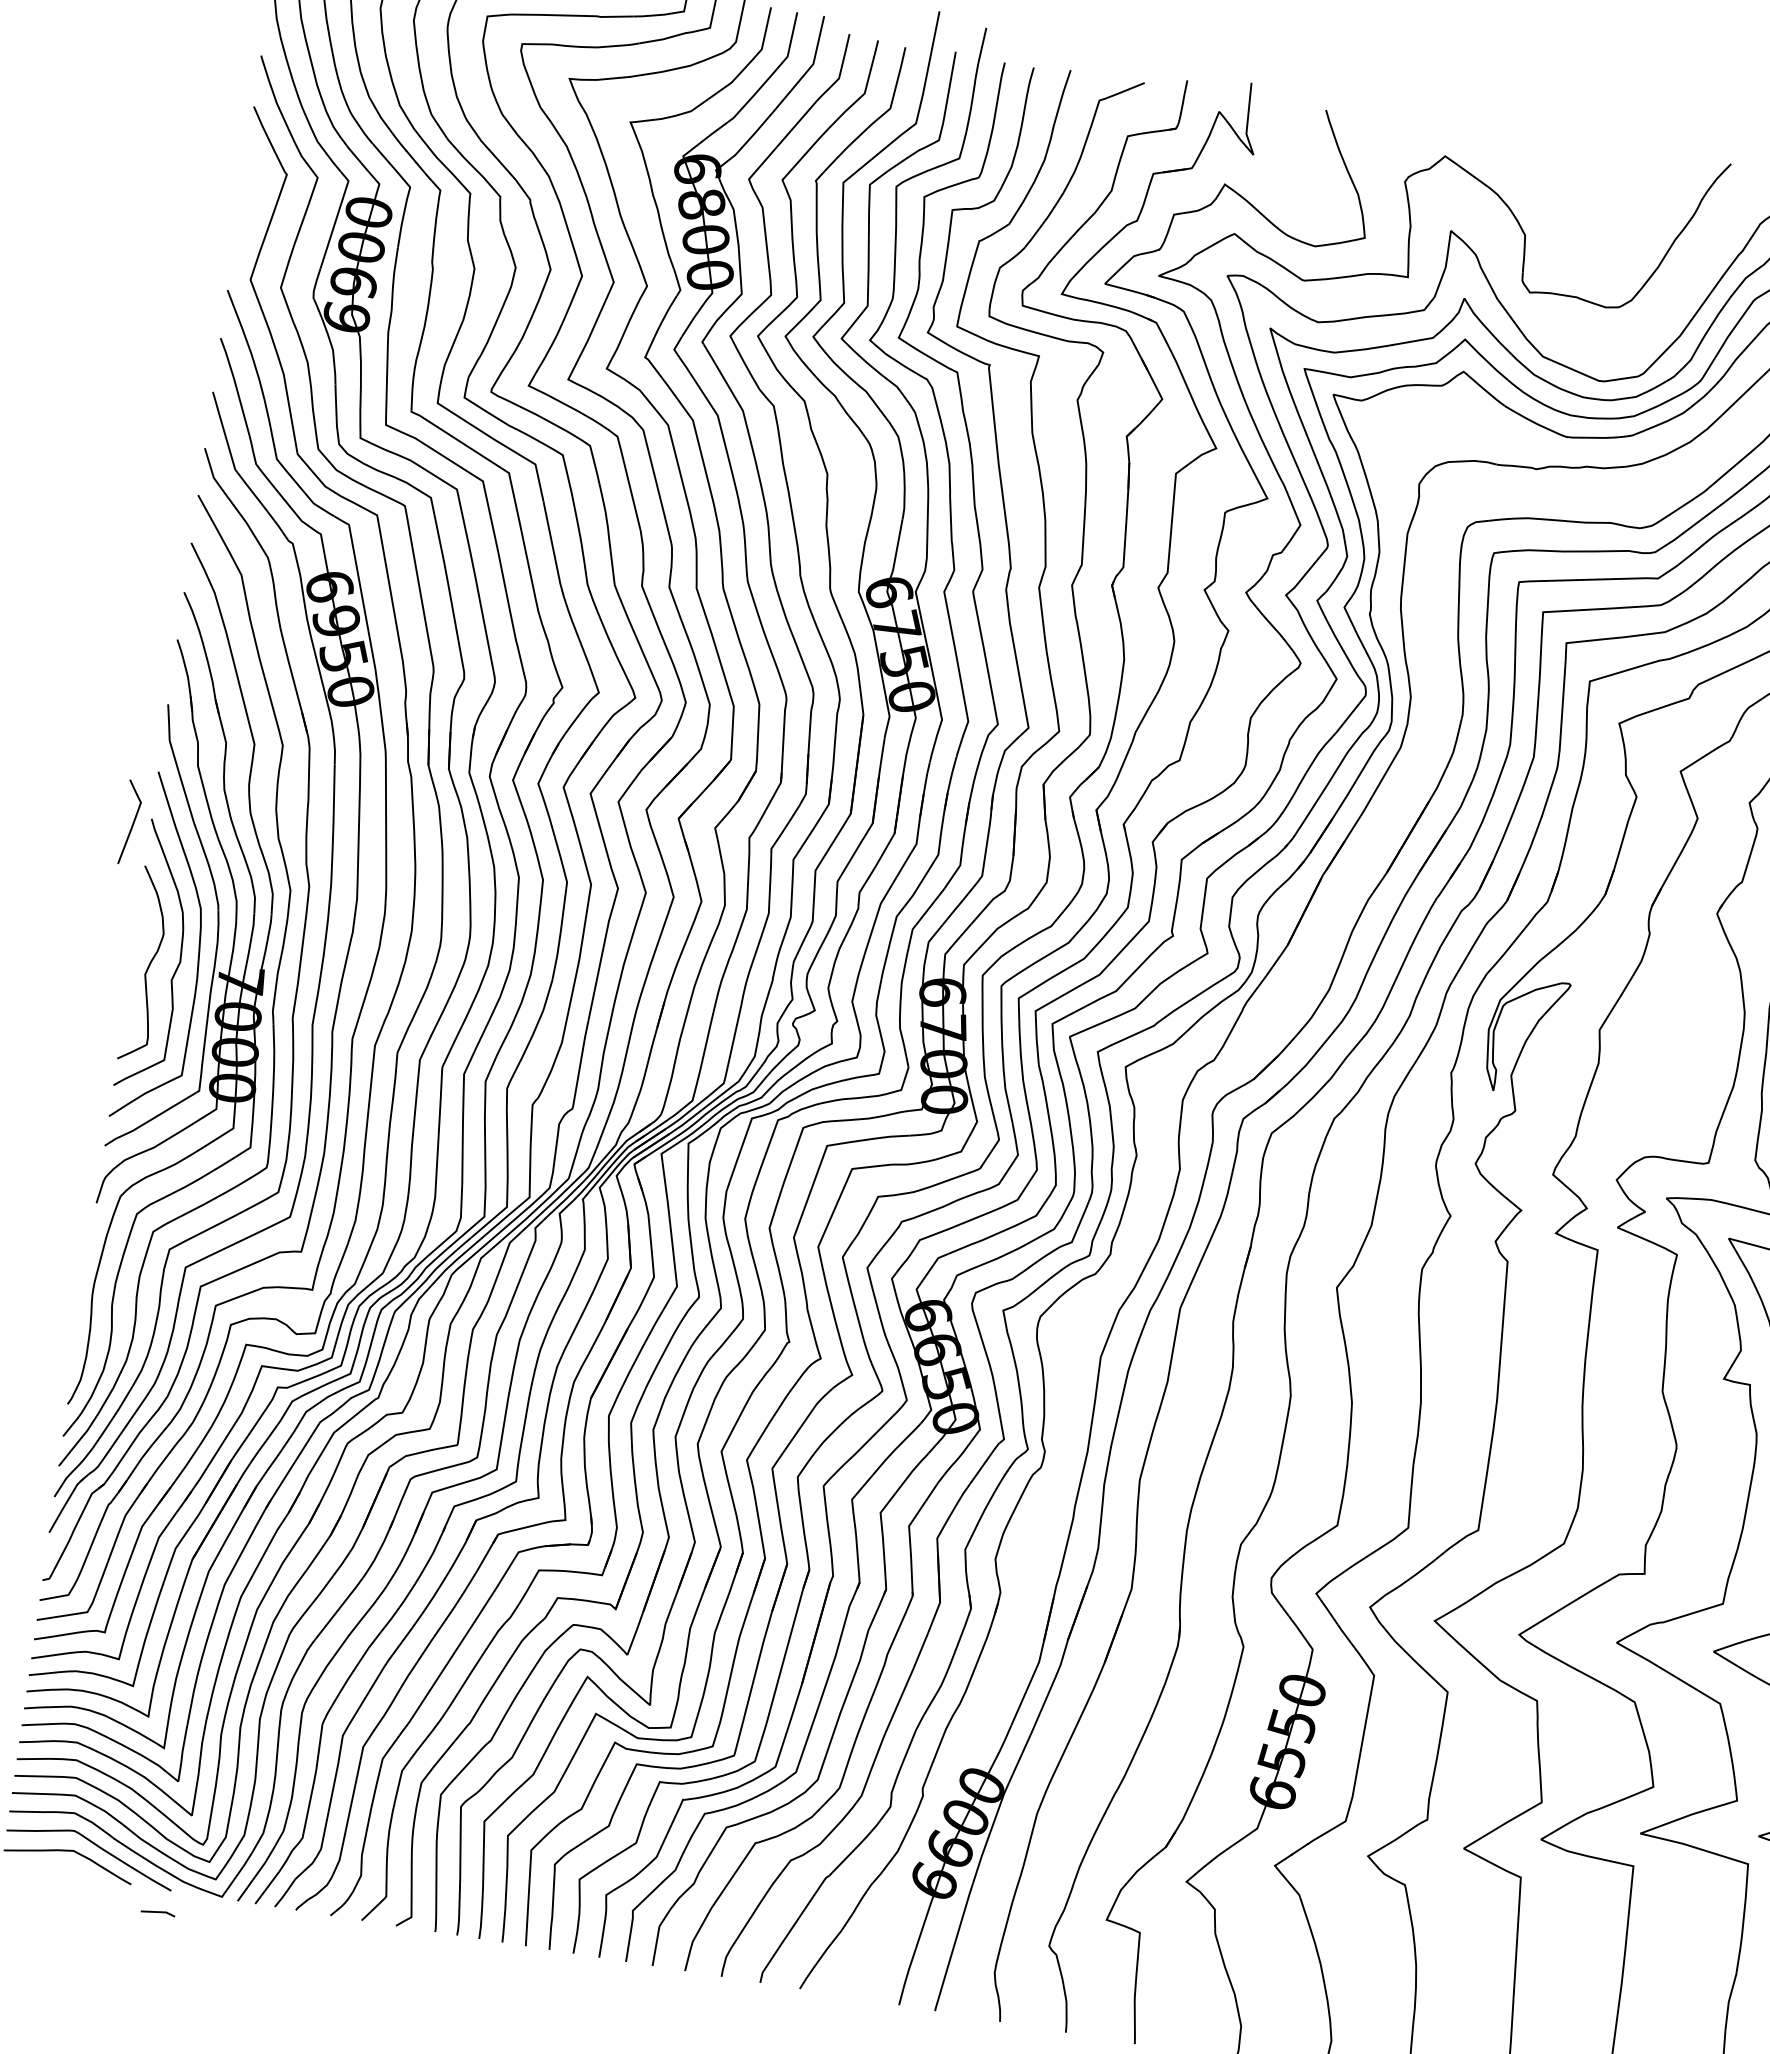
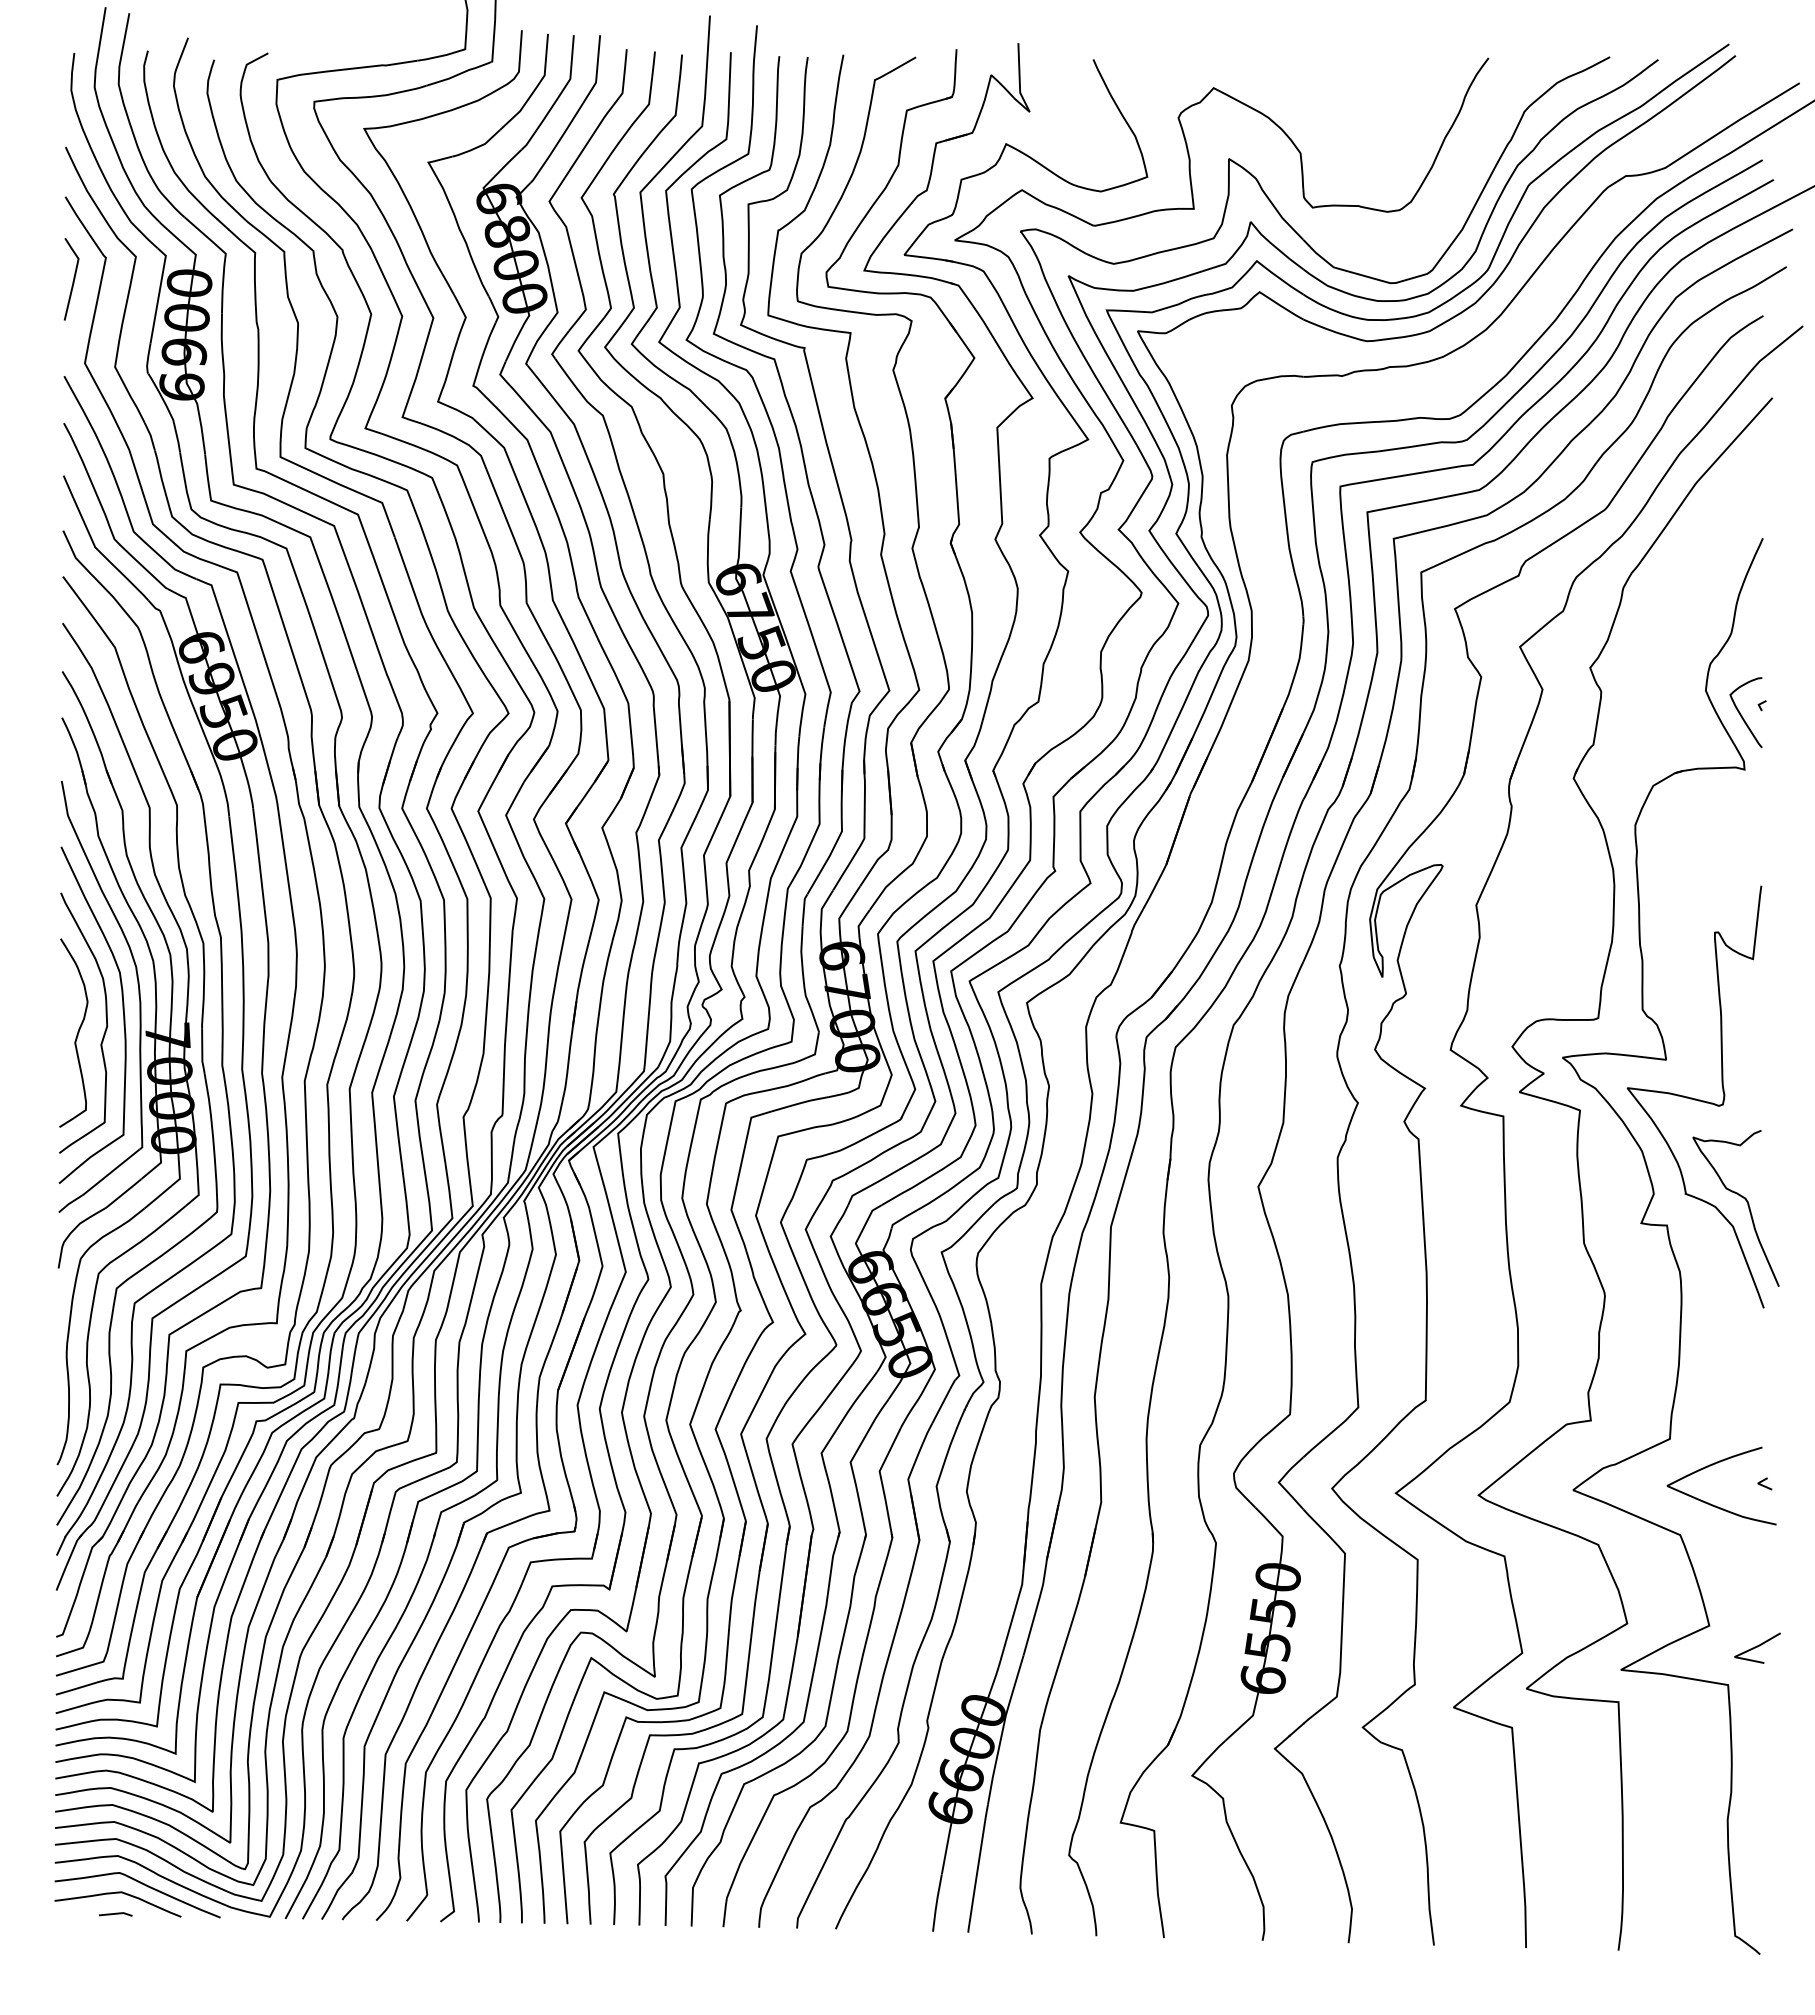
curve: (132, 823) -> (73, 279), moved
line: (157, 1912) -> (115, 1914), moved

